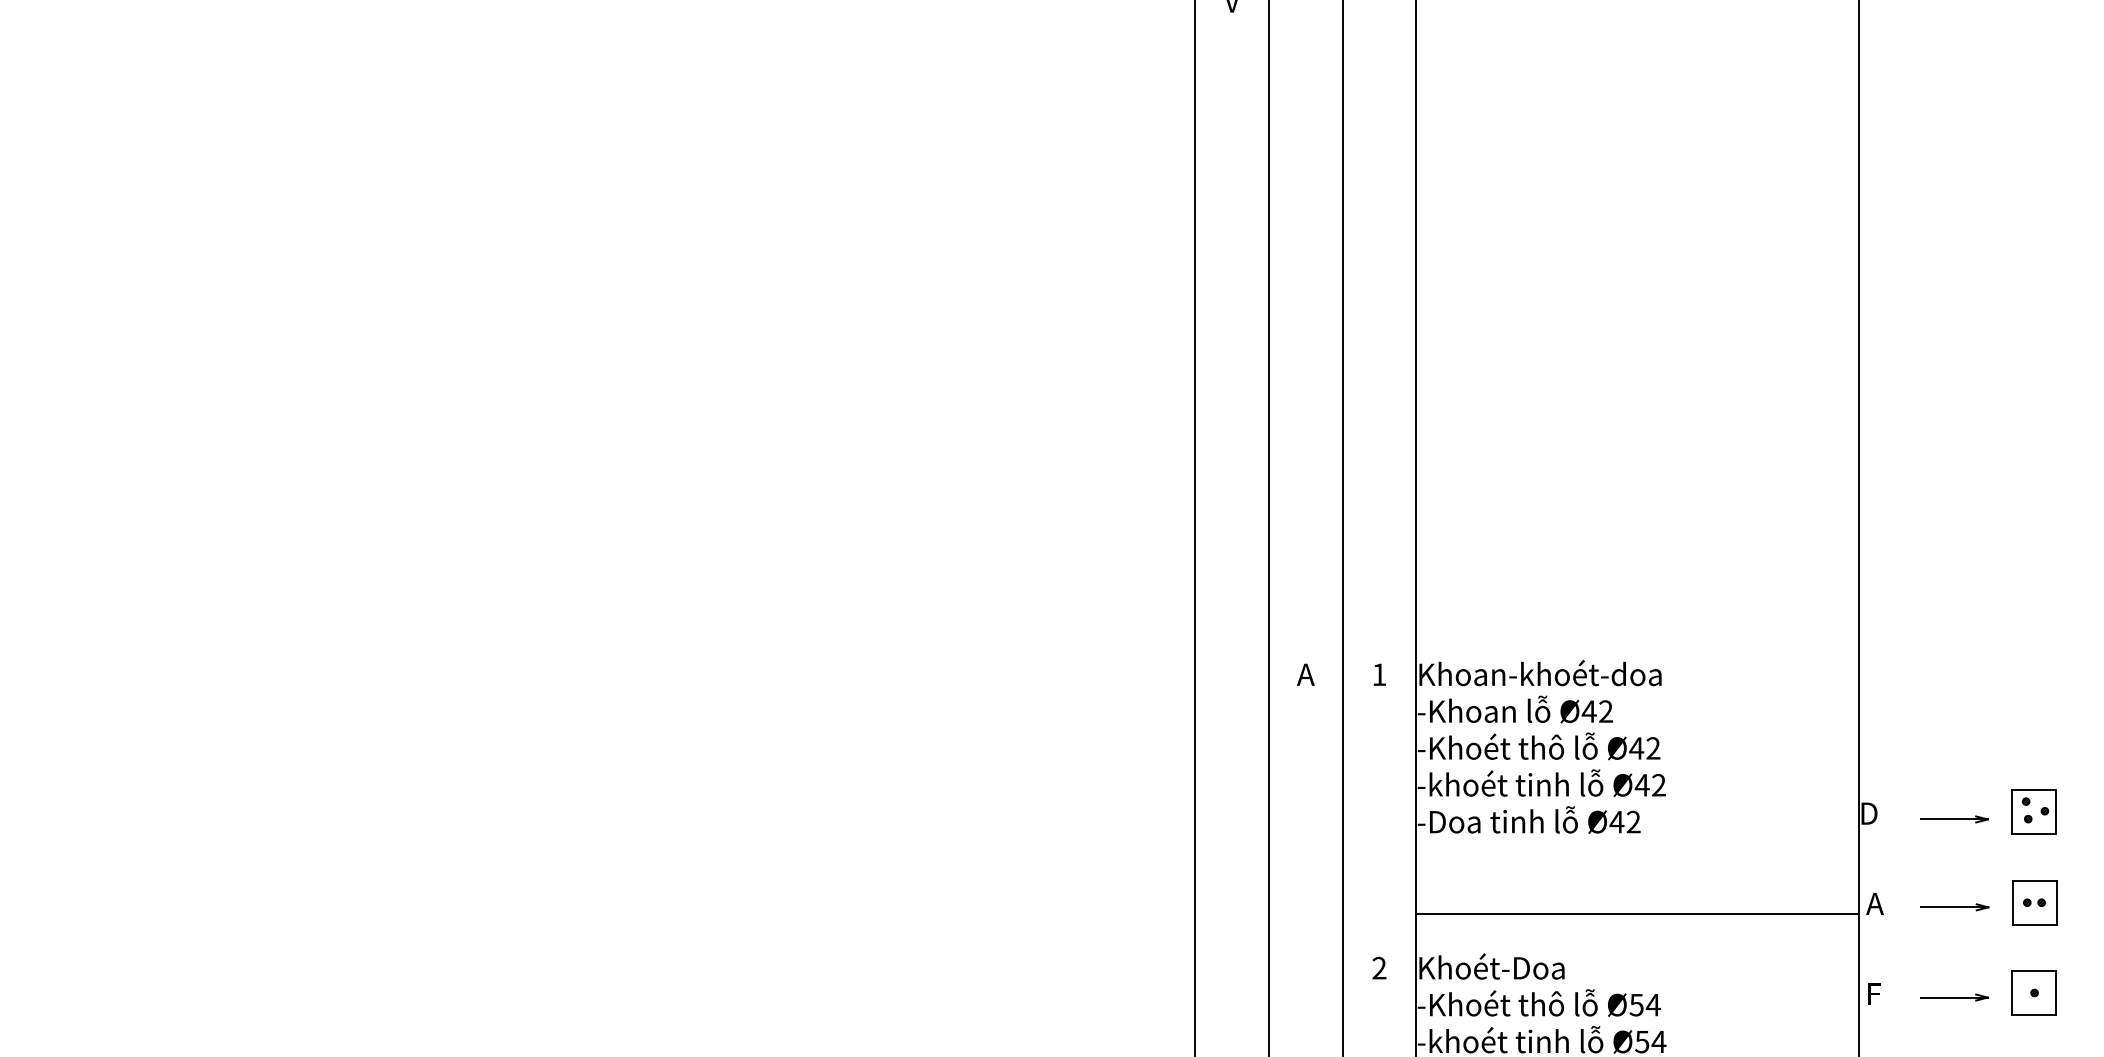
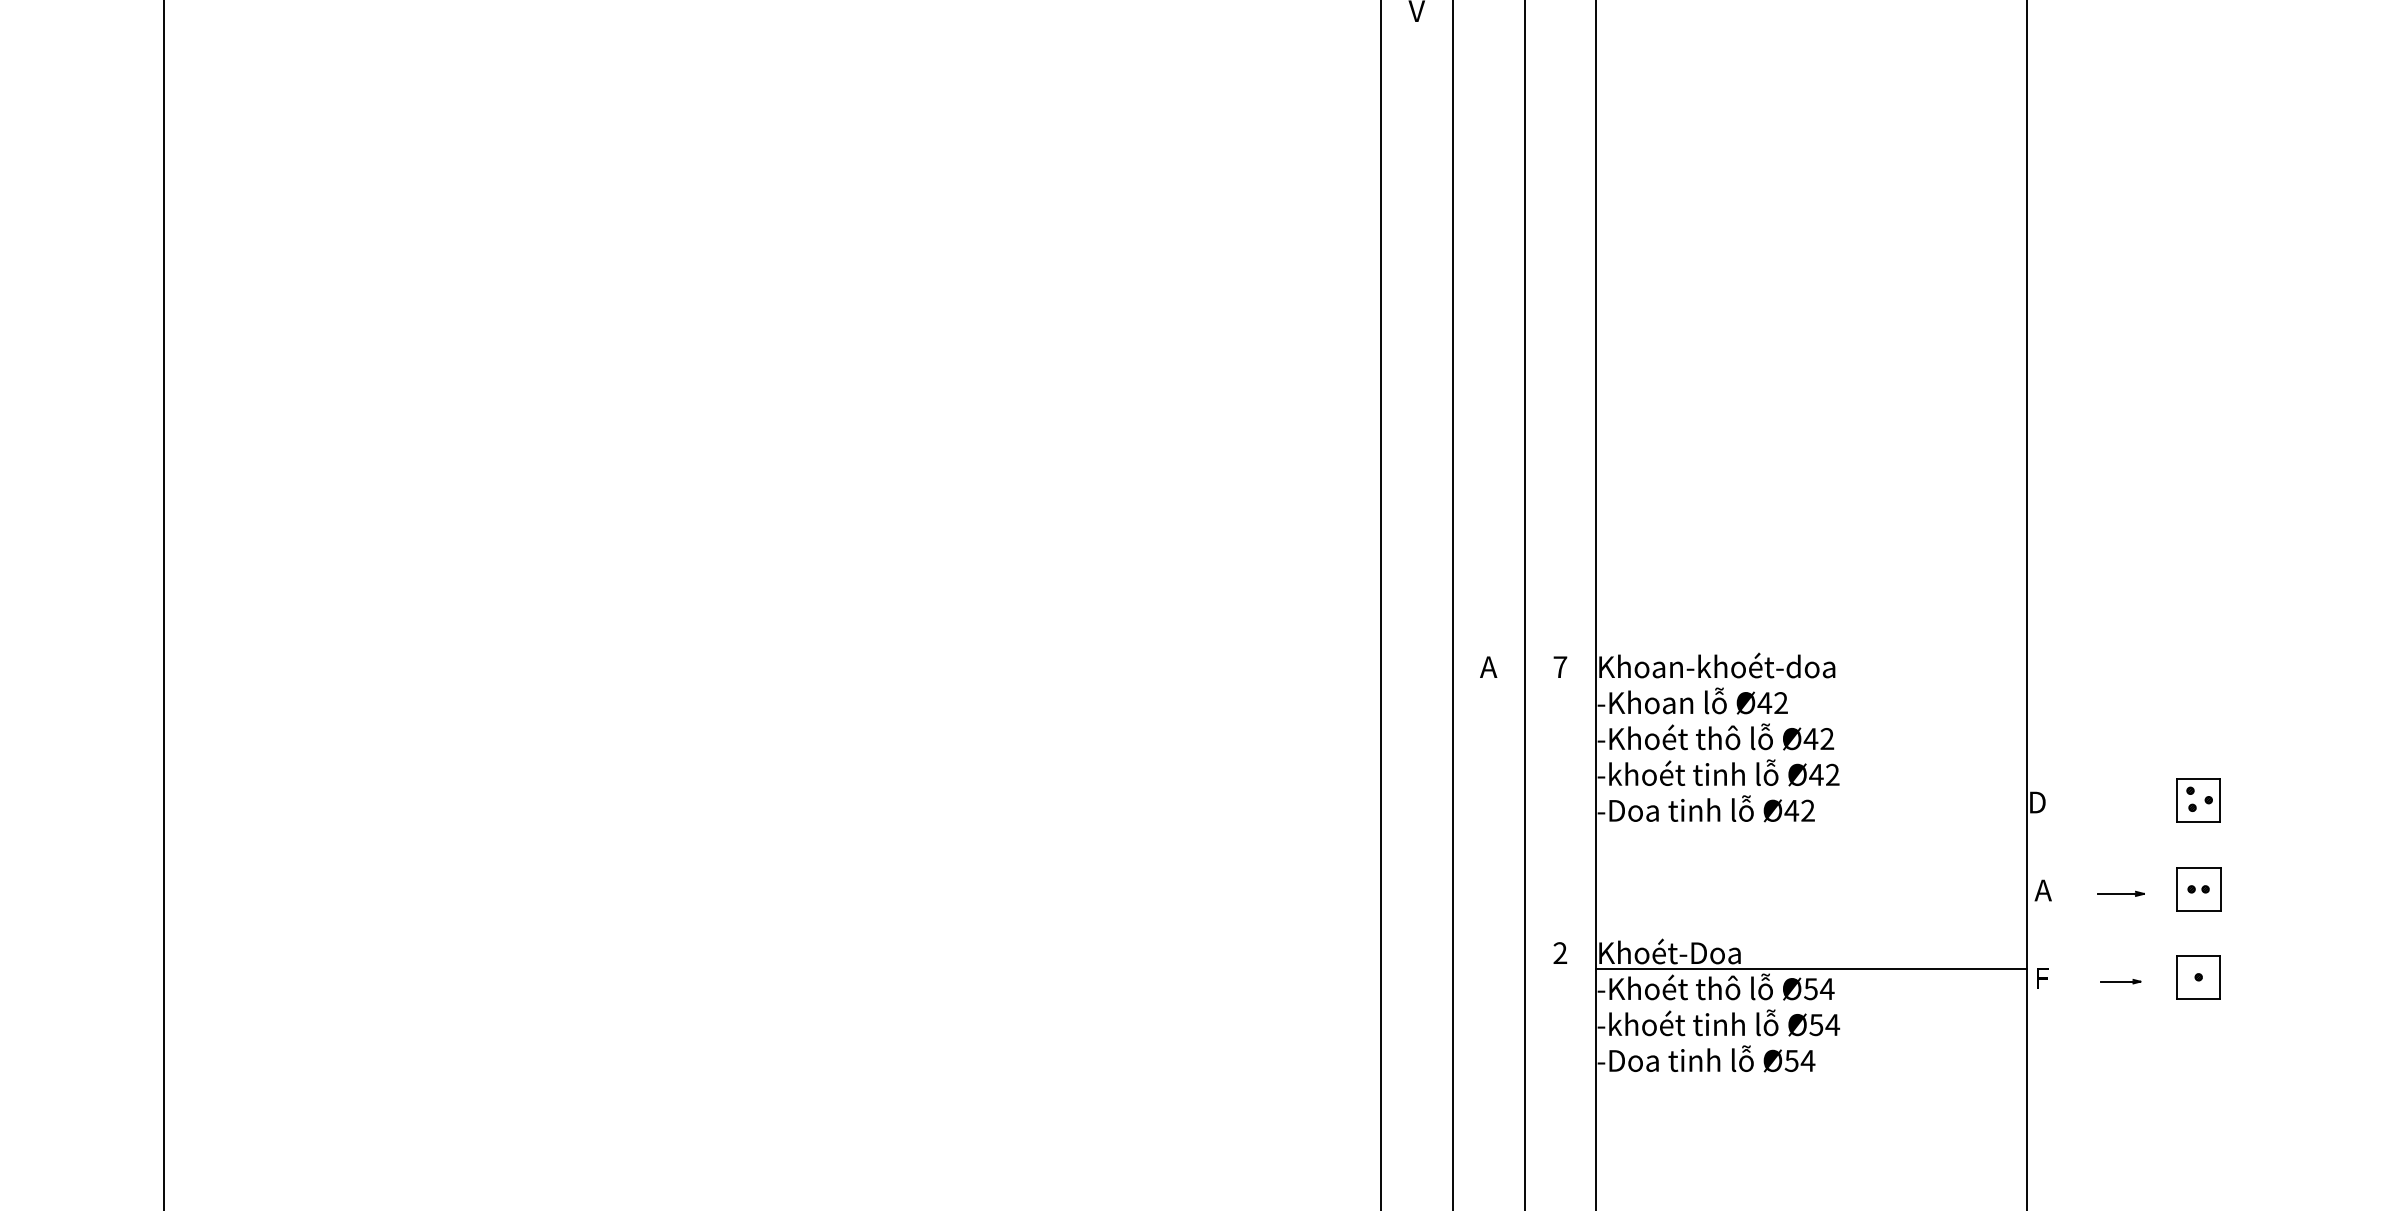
text: (1379, 674) -> (1560, 666), 1 -> 7
part: (1954, 819) -> (2120, 808), removed
part: (1954, 906) -> (2120, 893), size x0.7
line: (1637, 914) -> (1811, 969), moved
part: (1954, 997) -> (2120, 981), size x0.6

